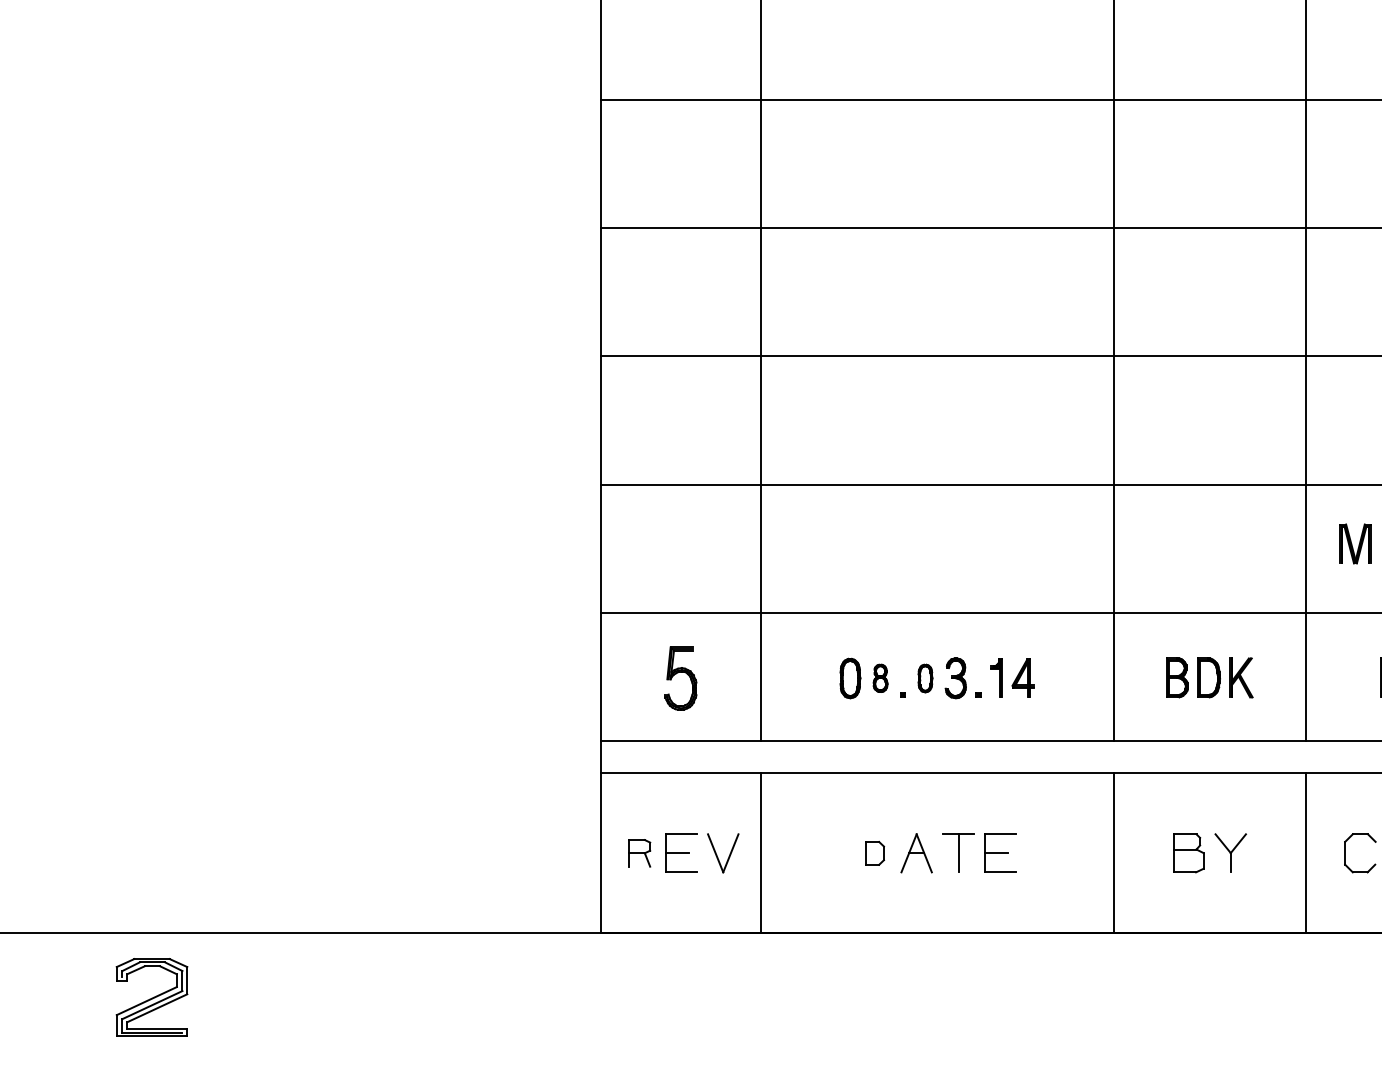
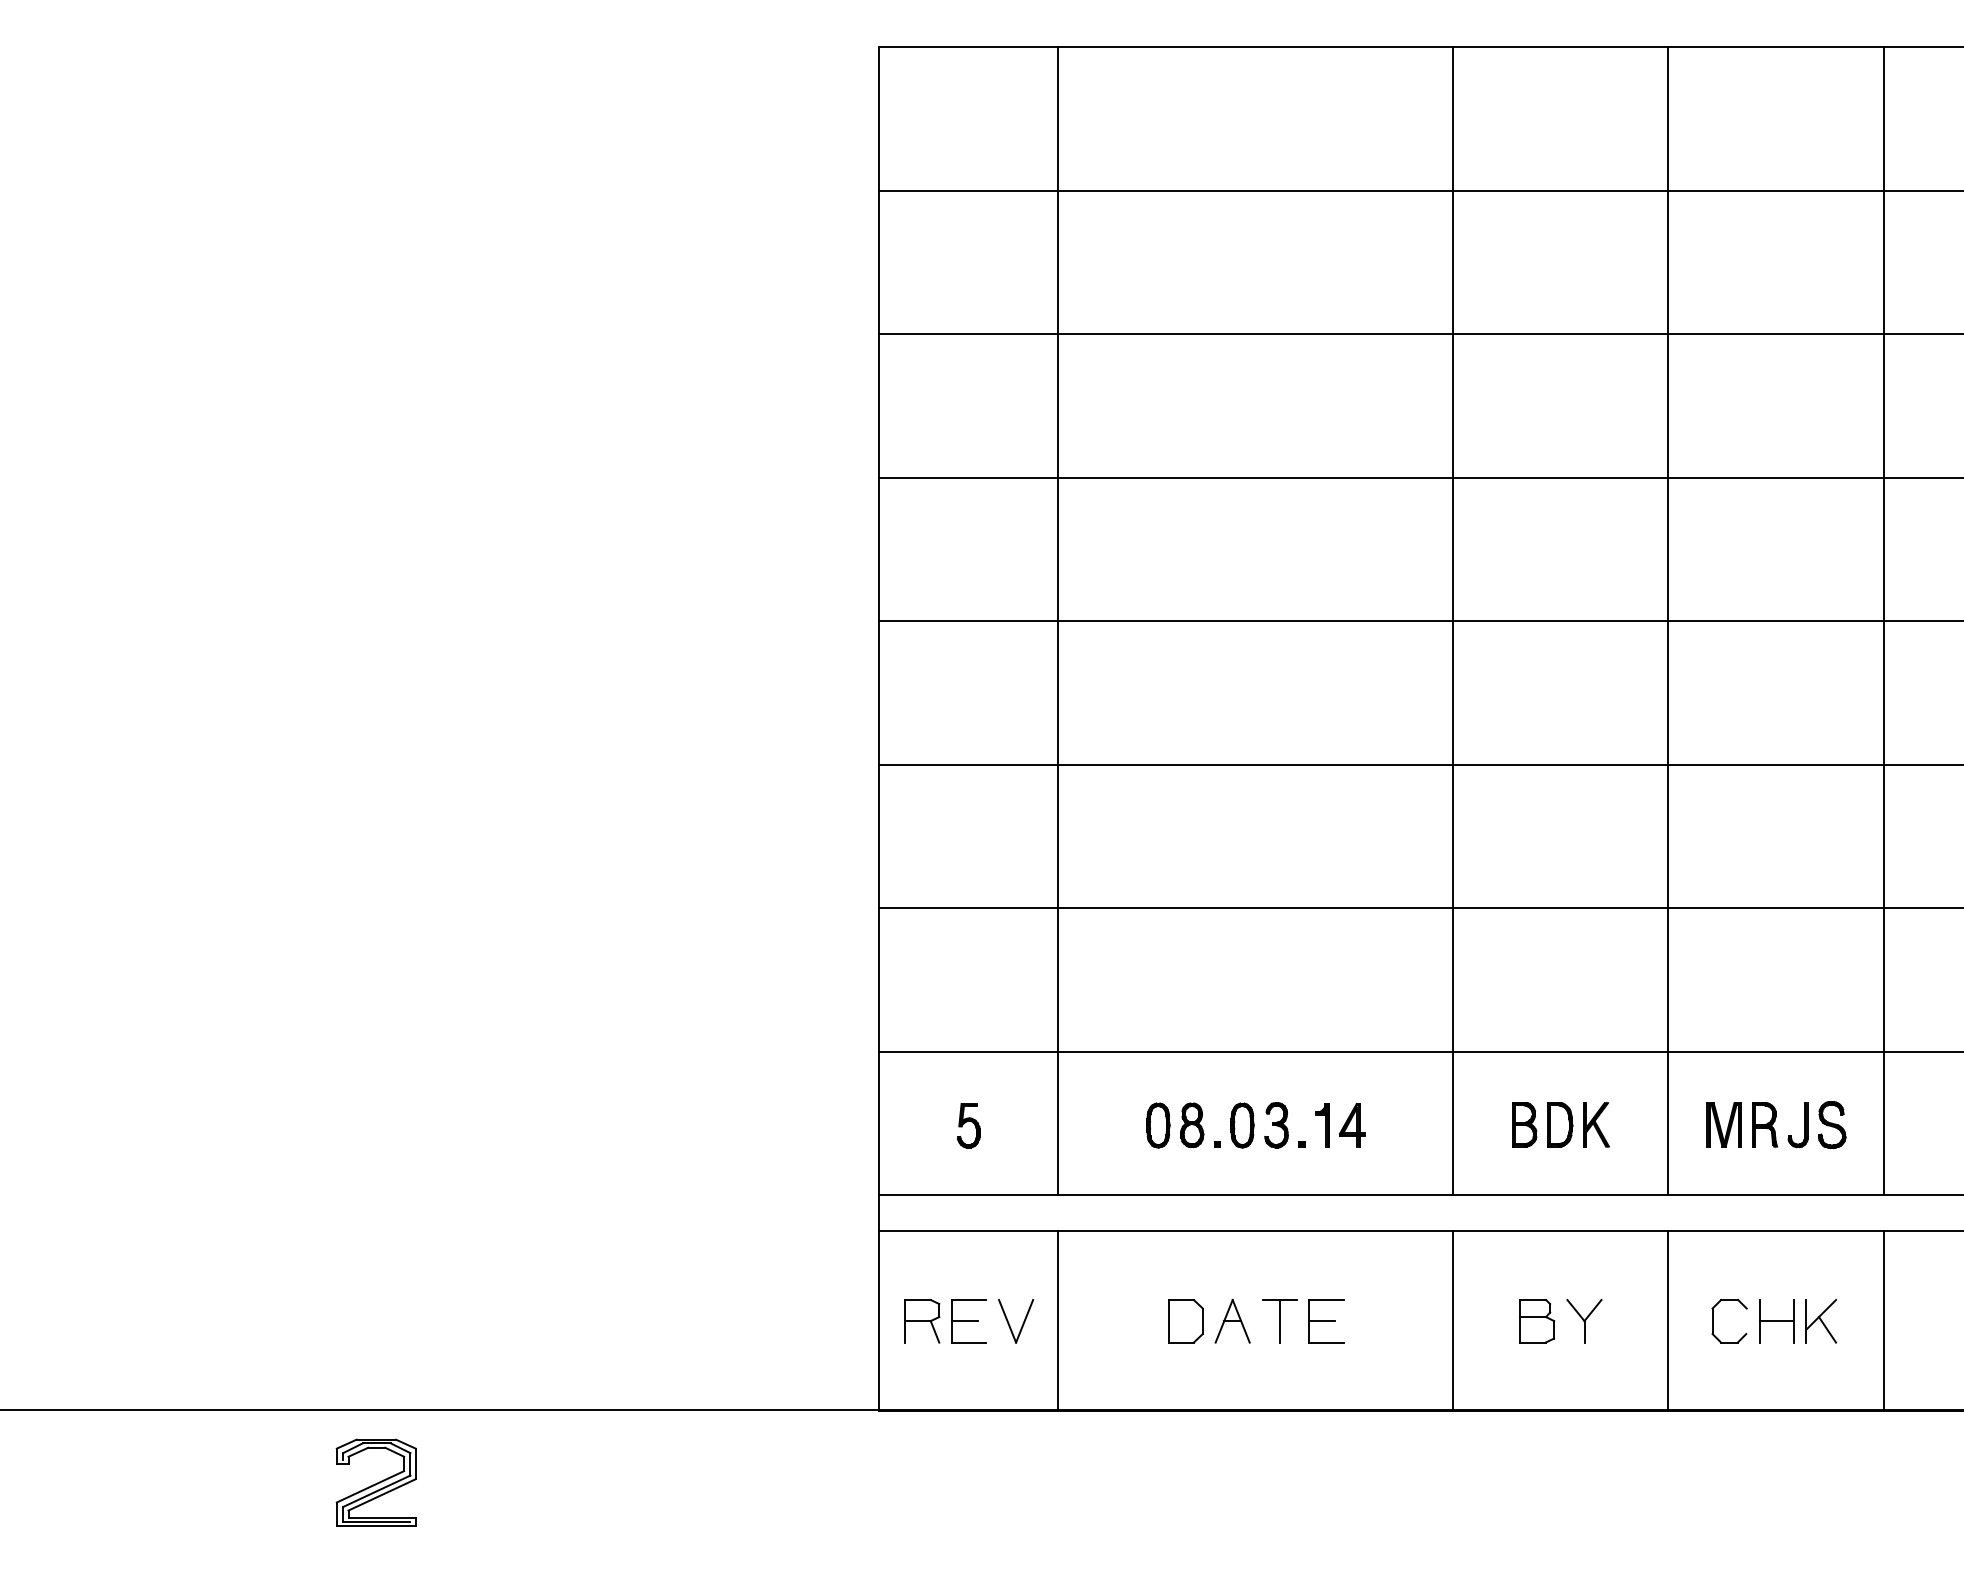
part: (1354, 543) -> (1723, 1124), moved
part: (680, 678) -> (968, 1125), size x0.62
part: (880, 678) -> (1192, 1125), size x1.43
part: (925, 678) -> (1242, 1125), size x1.43
part: (639, 853) -> (922, 1321), size x1.43
part: (874, 853) -> (1185, 1321), size x1.67

